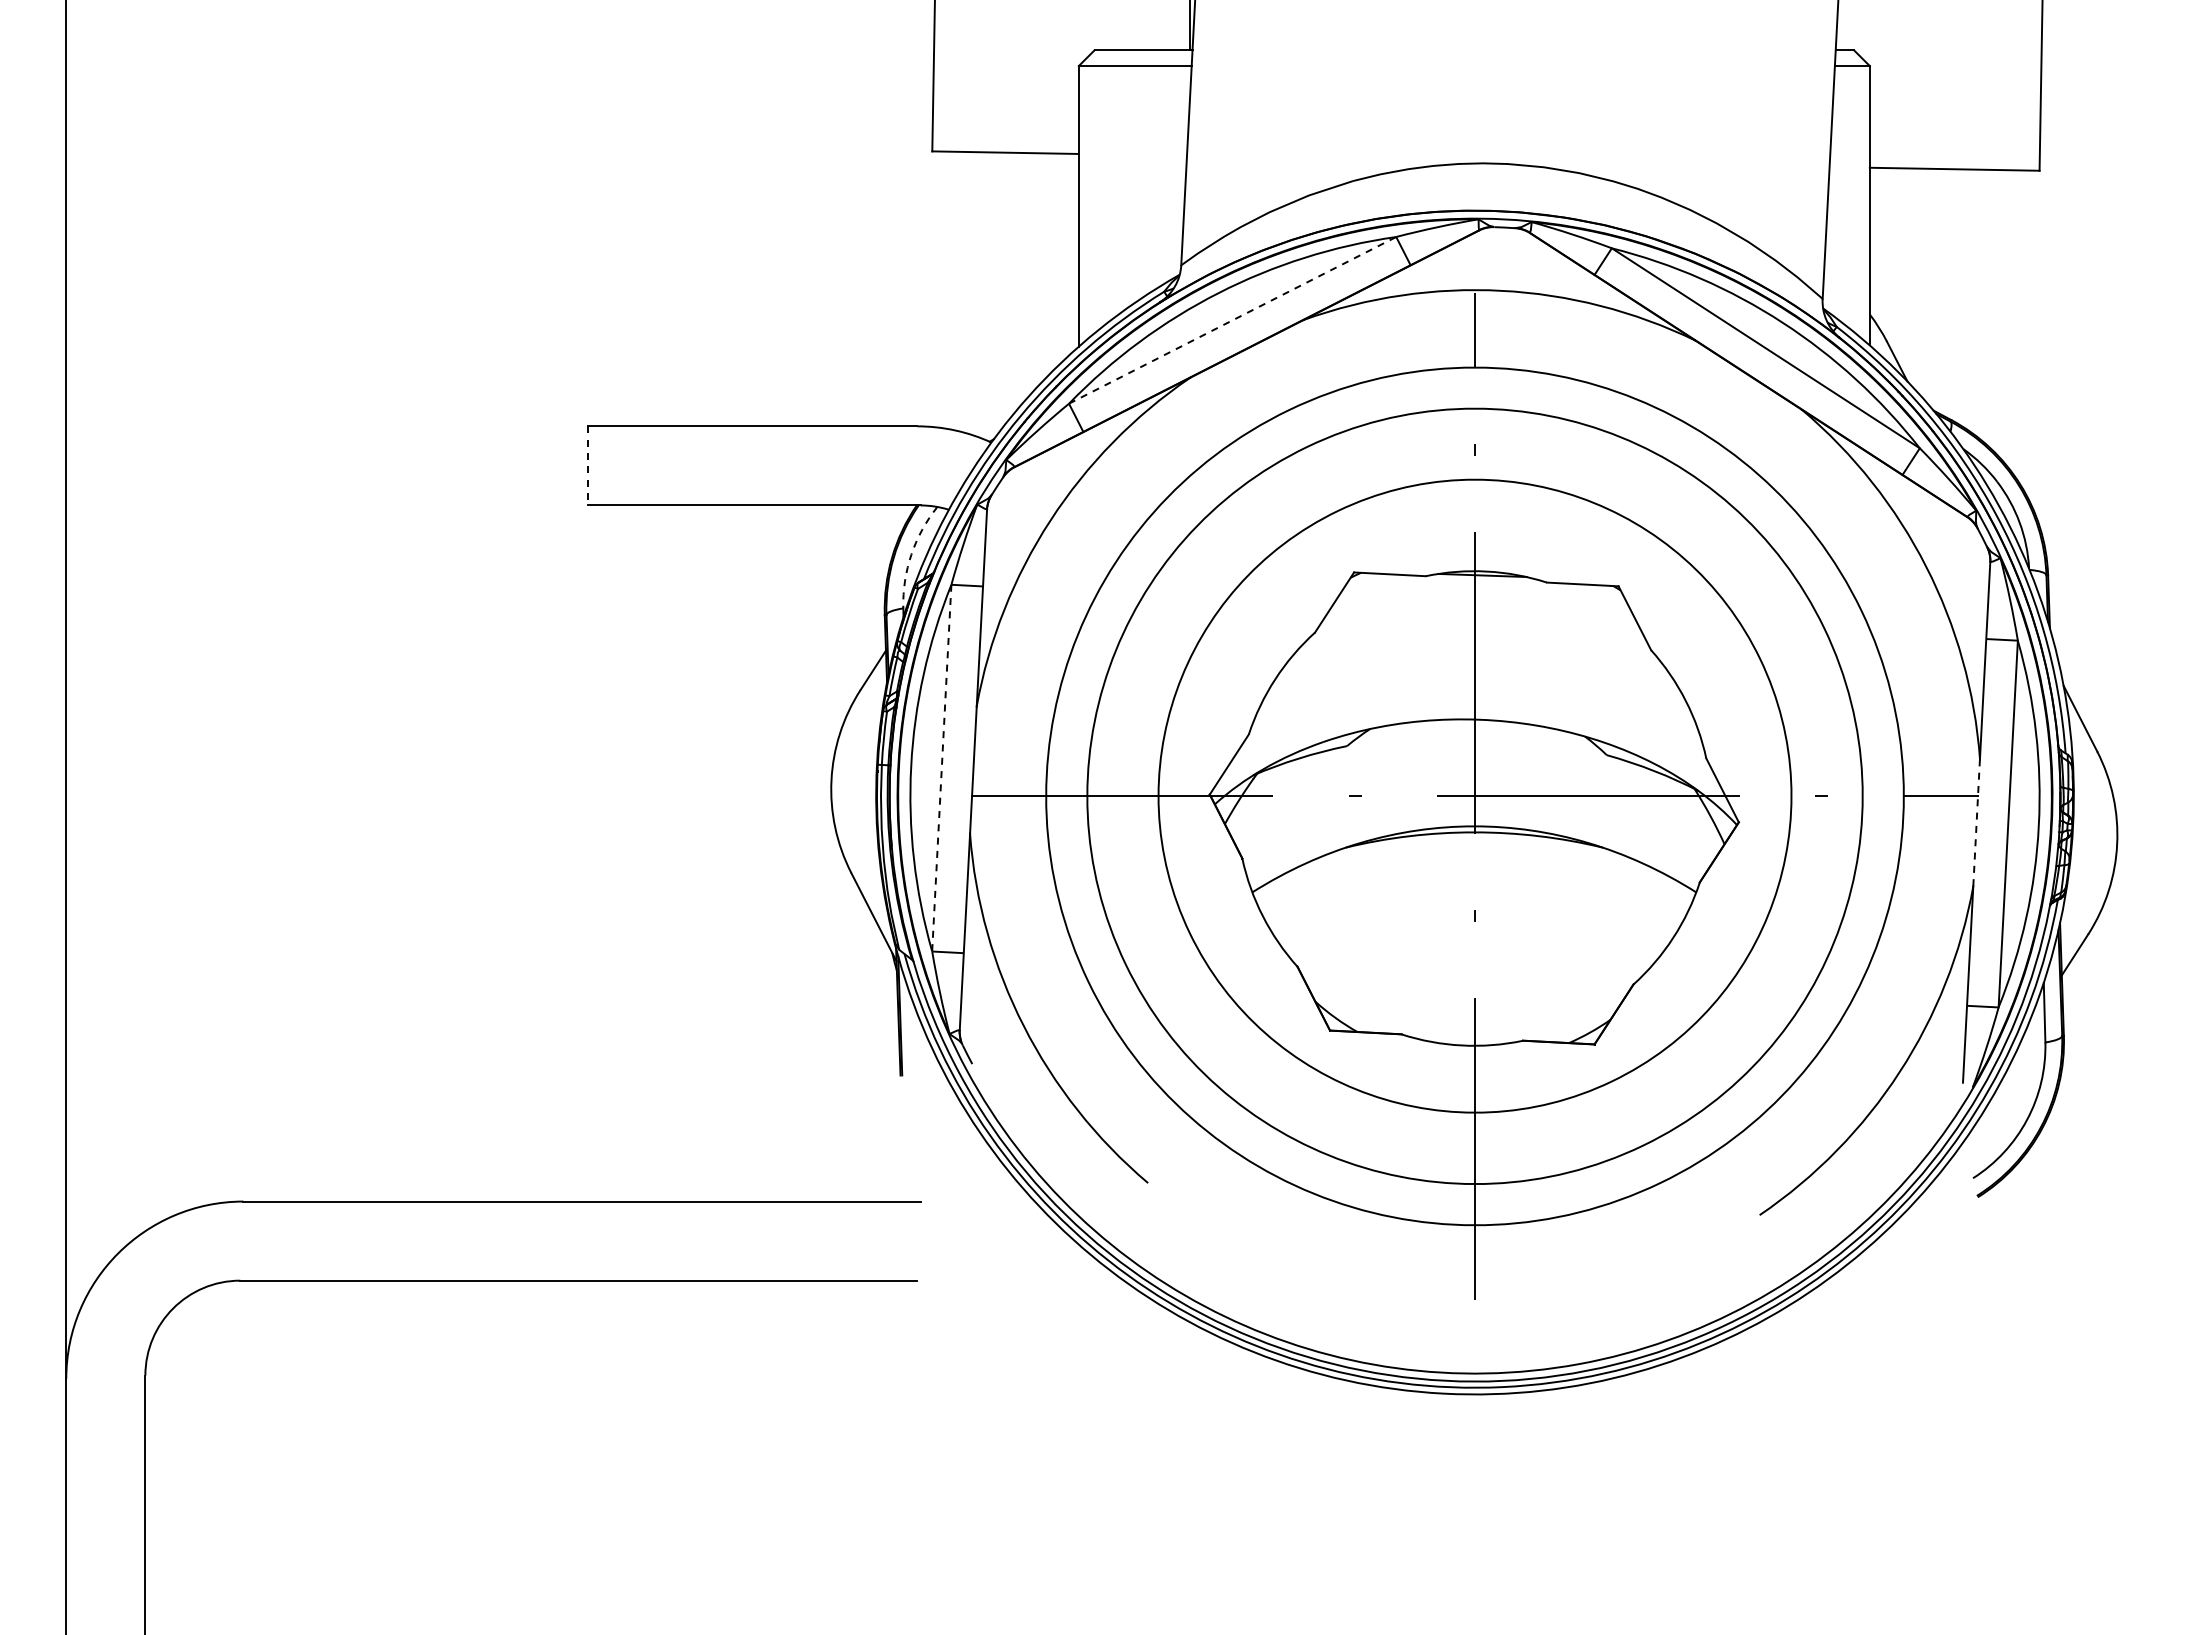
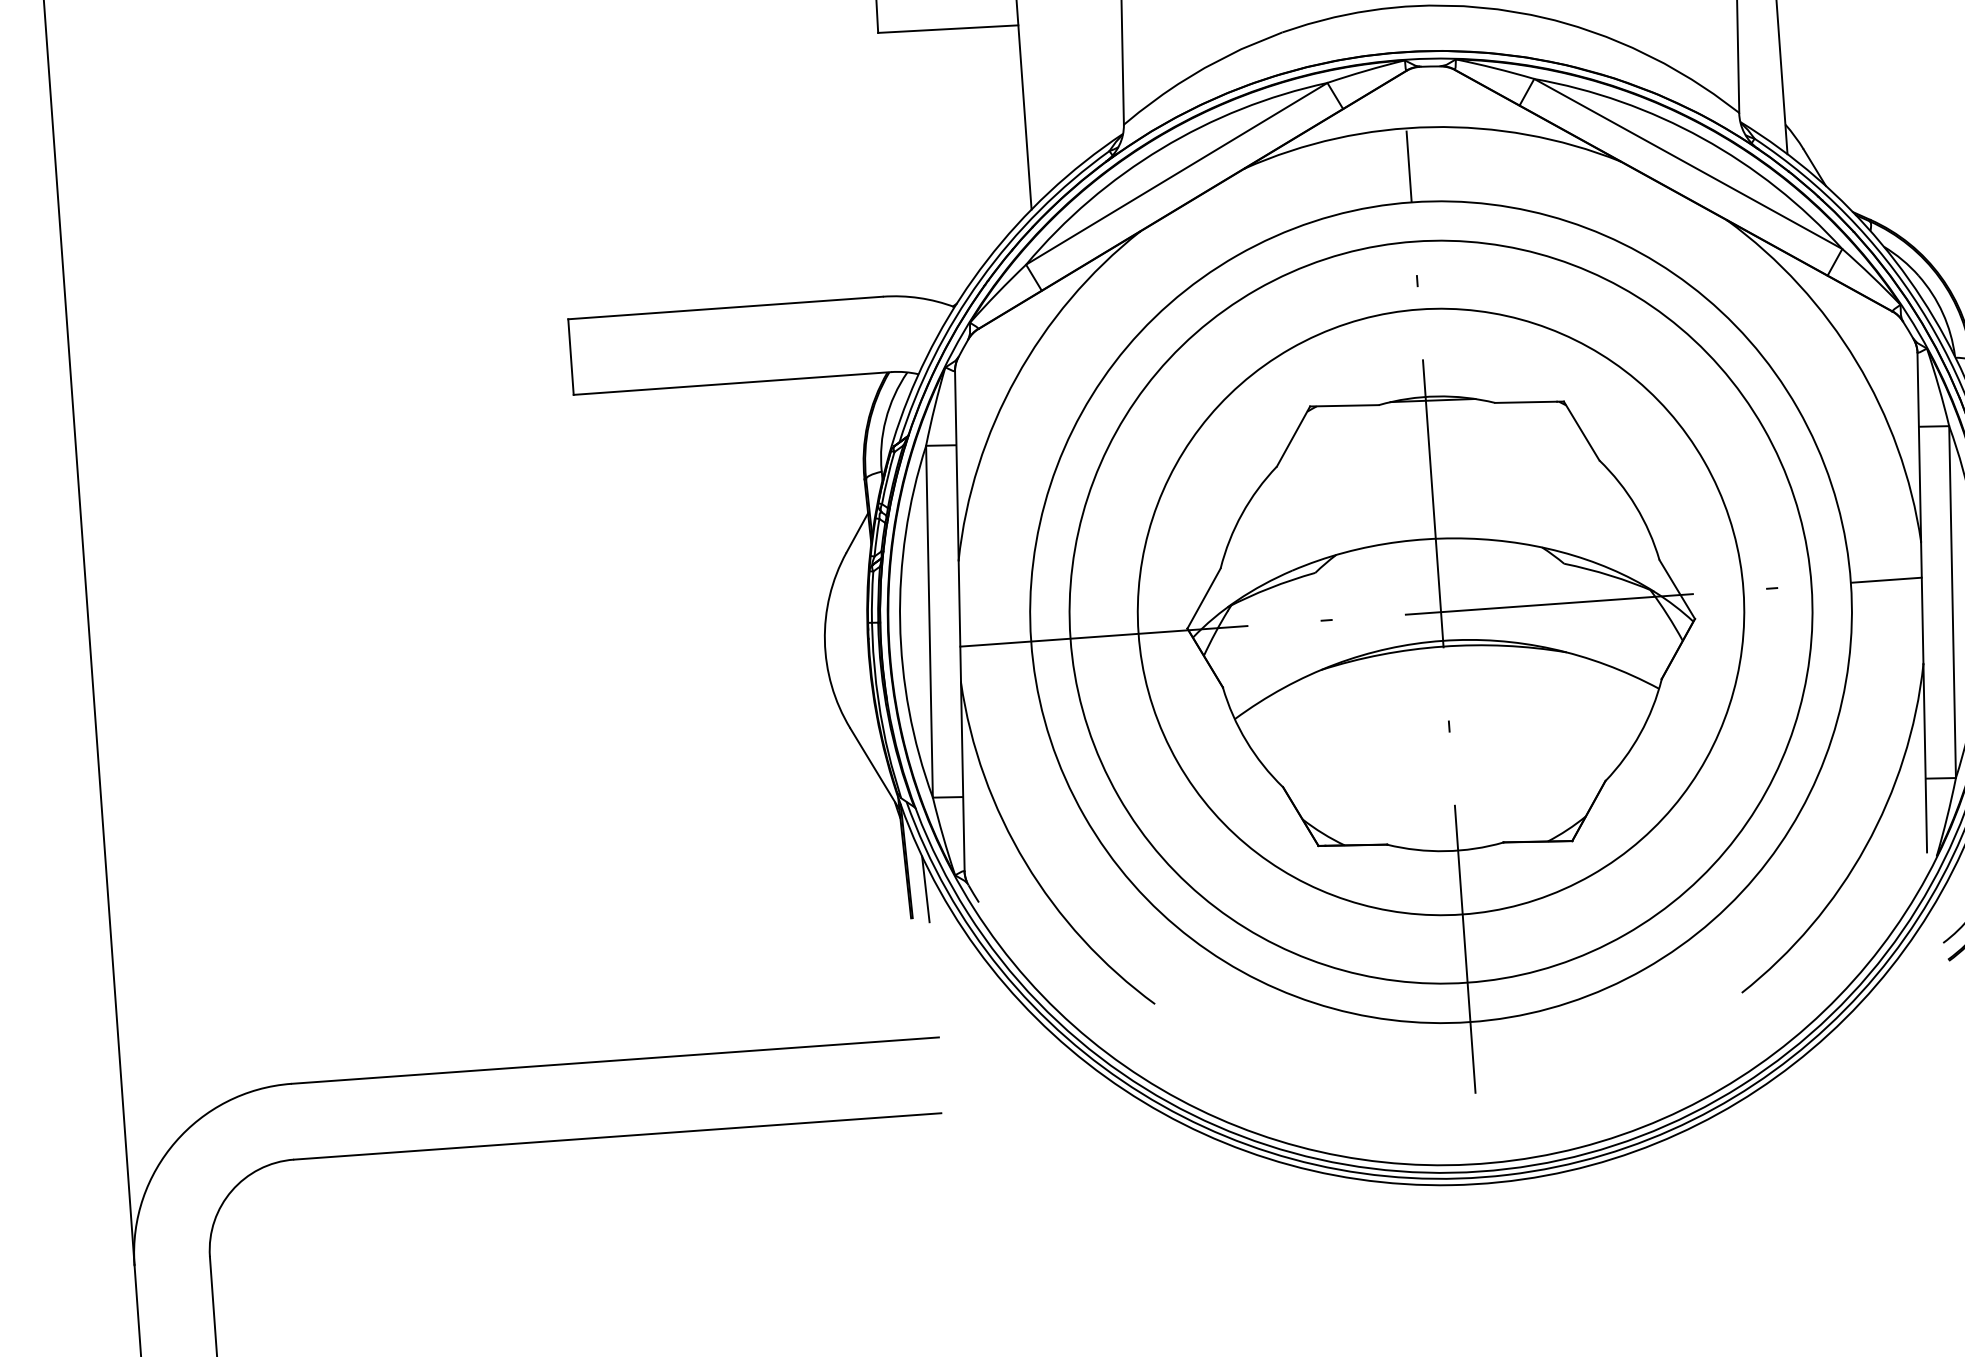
line: (1232, 320) -> (1176, 173), dashed -> solid
line: (588, 465) -> (571, 356), dashed -> solid
arc: (911, 554) -> (885, 419), dashed -> solid
line: (941, 768) -> (929, 622), dashed -> solid
line: (1976, 822) -> (1922, 602), dashed -> solid
line: (917, 1045) -> (925, 888), added

